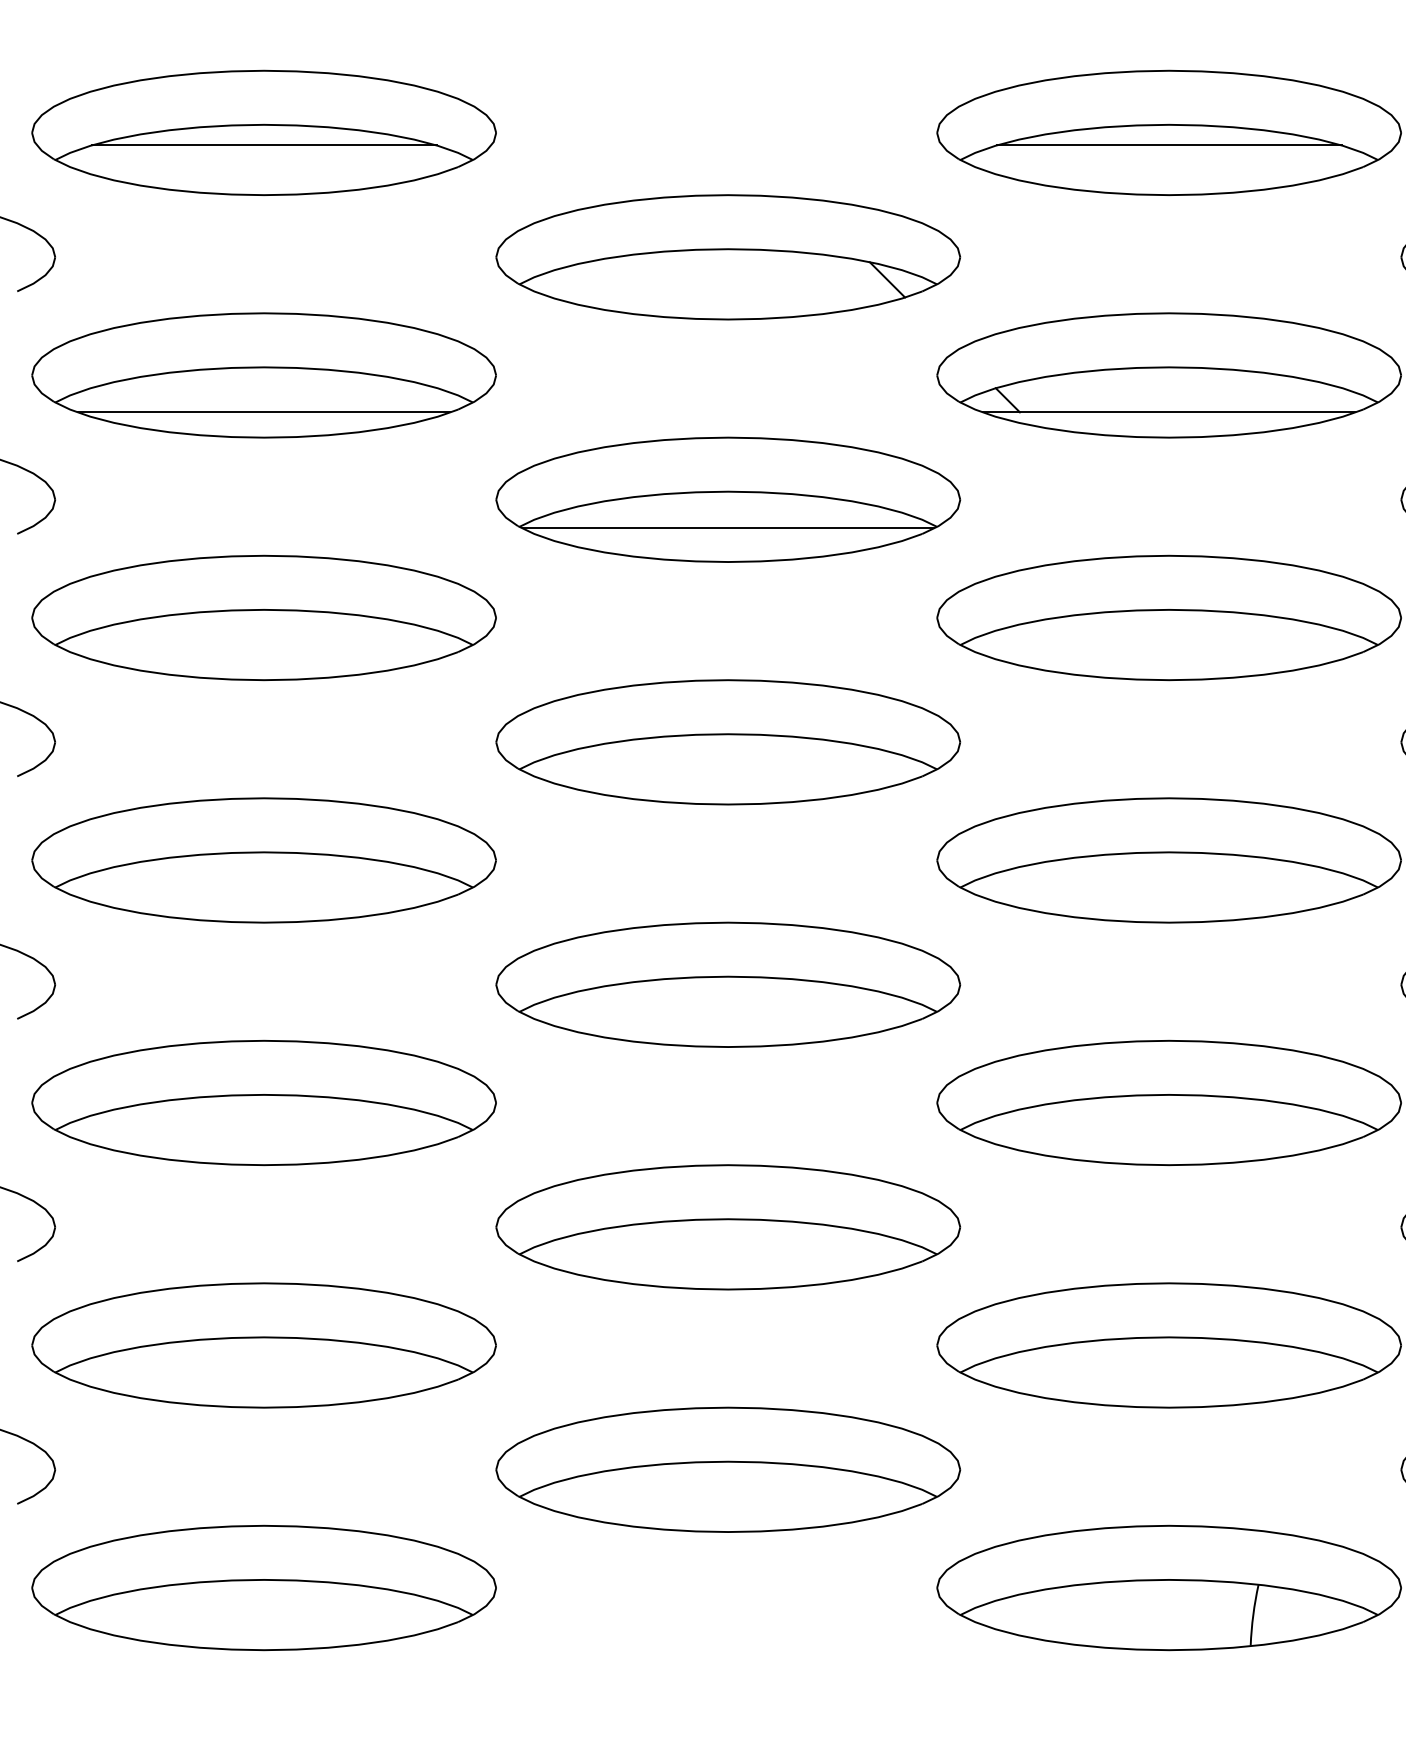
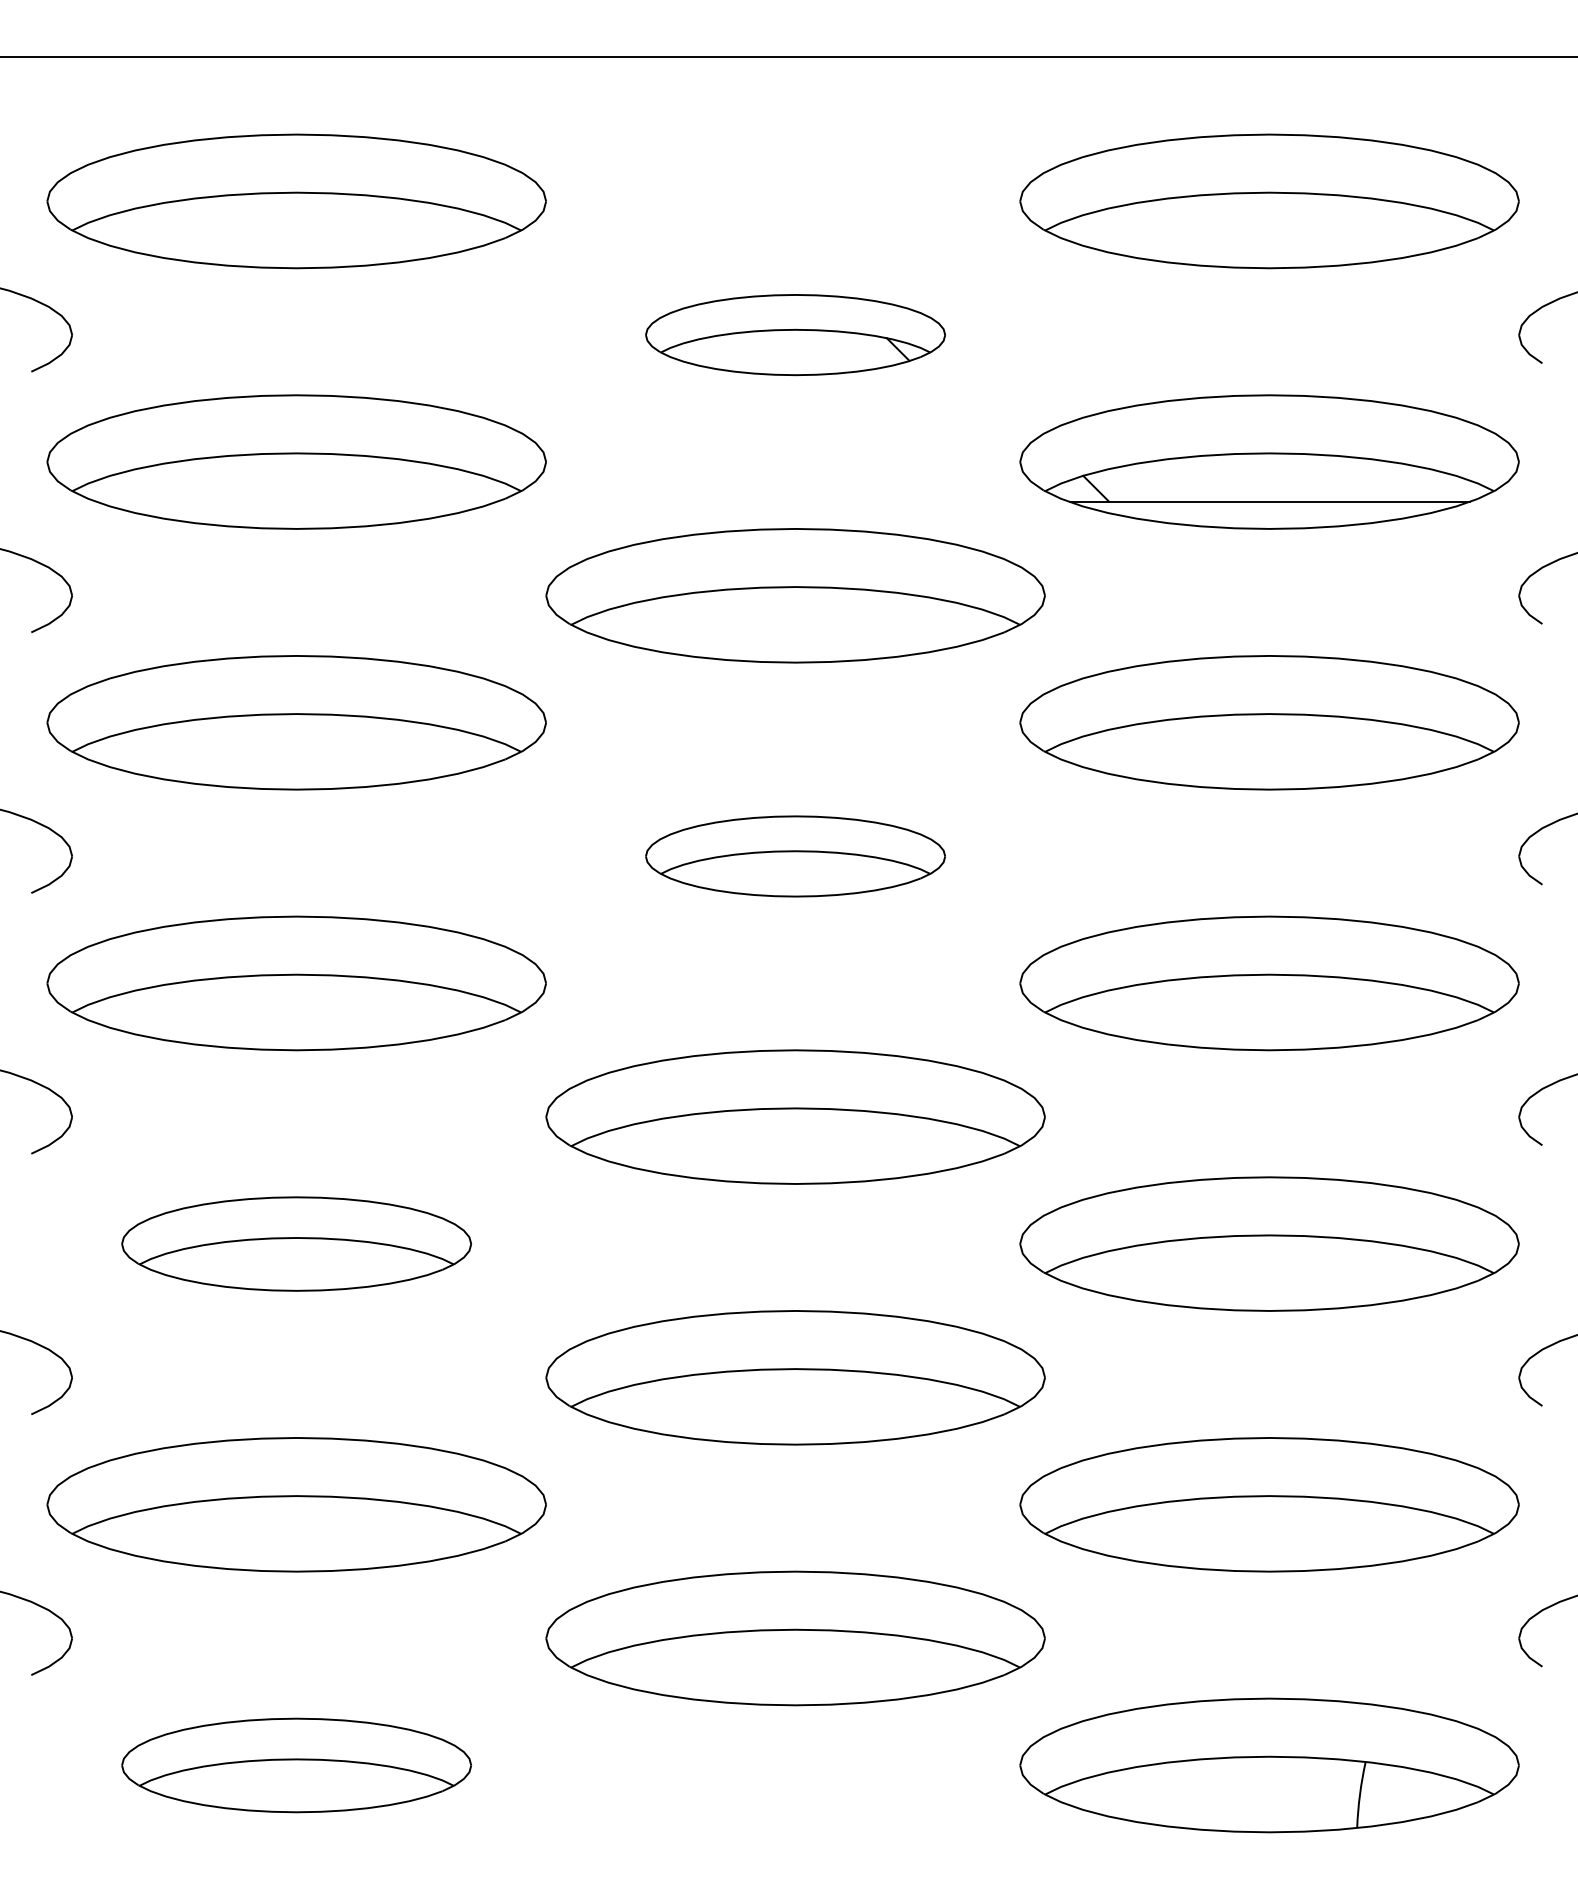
line: (263, 145) -> (296, 214), removed
line: (1169, 145) -> (1269, 214), removed
part: (728, 256) -> (795, 334), size x0.6
line: (263, 412) -> (296, 501), removed
line: (728, 528) -> (795, 626), removed
part: (728, 742) -> (795, 856), size x0.6
part: (263, 1102) -> (296, 1243), size x0.7
part: (263, 1588) -> (296, 1765), size x0.7

